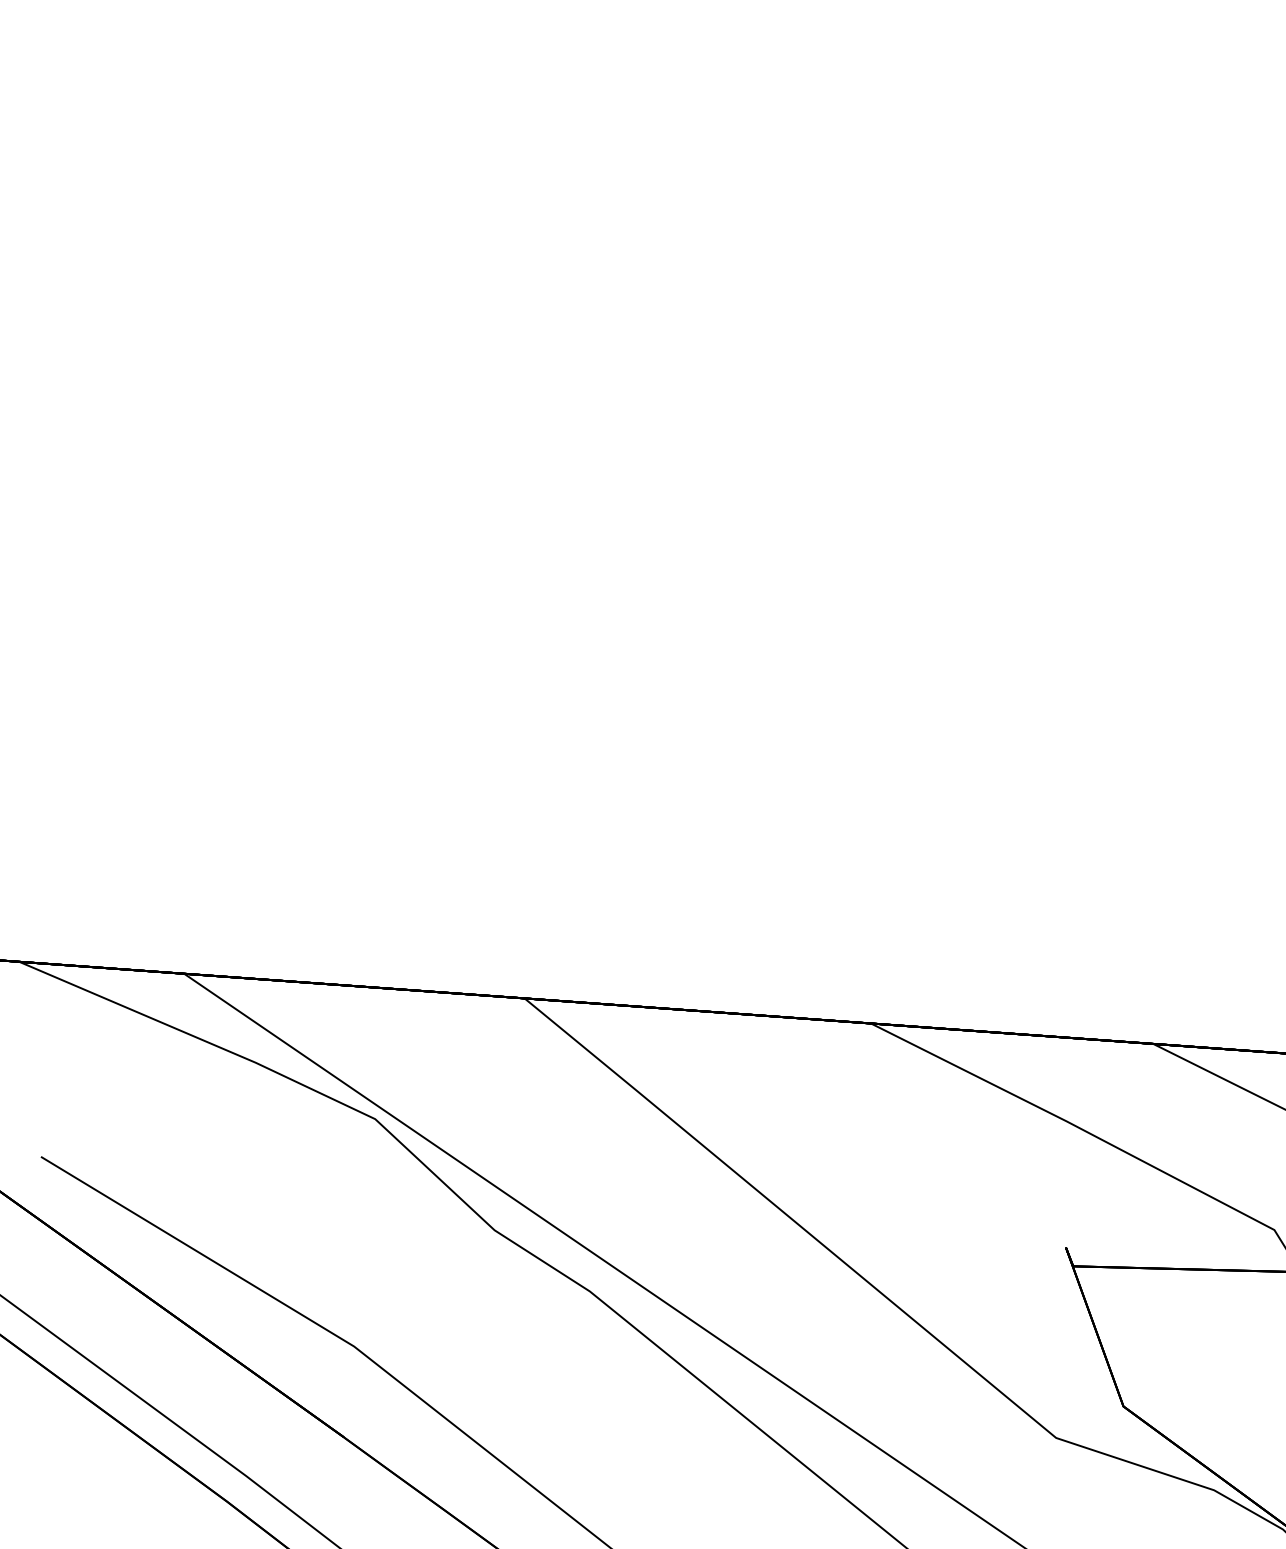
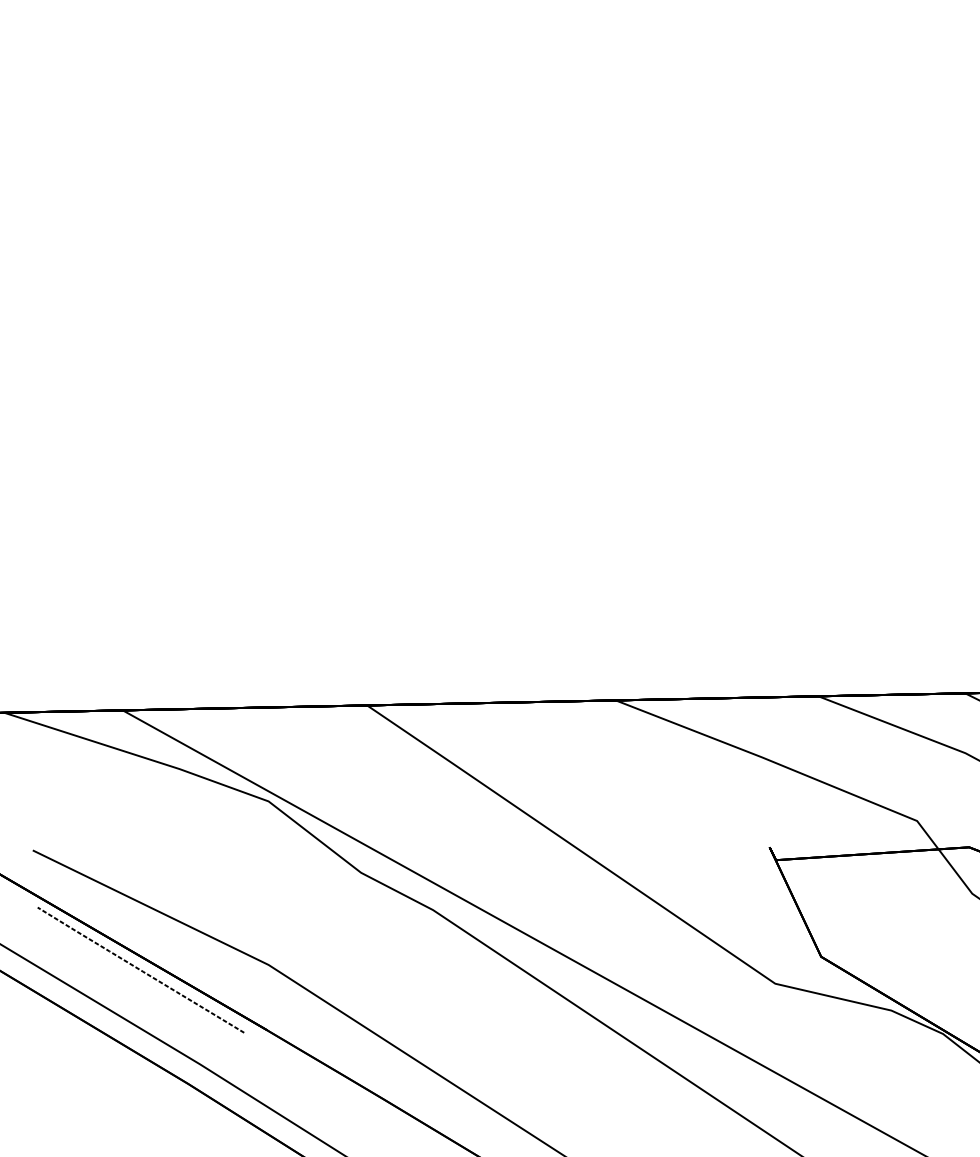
curve: (176, 1337) -> (141, 970), added

